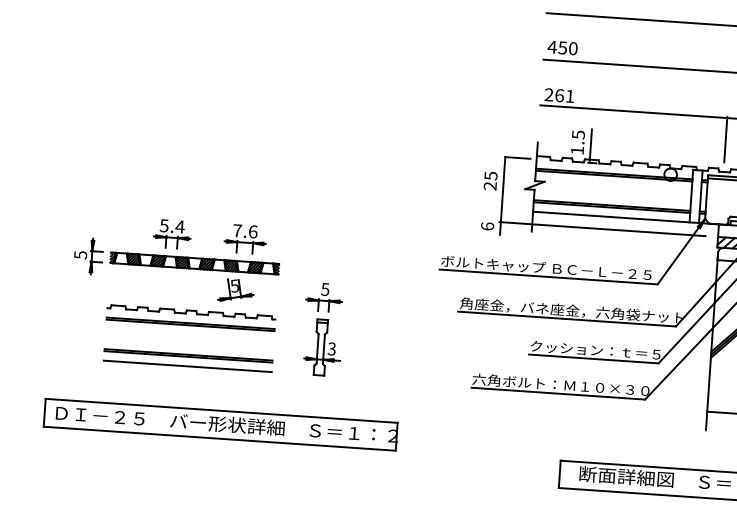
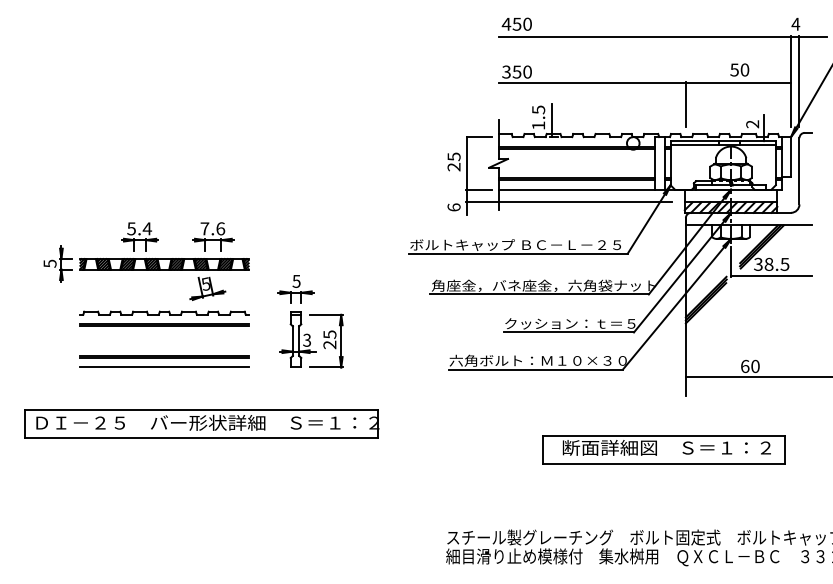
text: (559, 95) -> (516, 71), 261 -> 350
line: (513, 210) -> (478, 189), added
part: (351, 350) -> (326, 340), added

